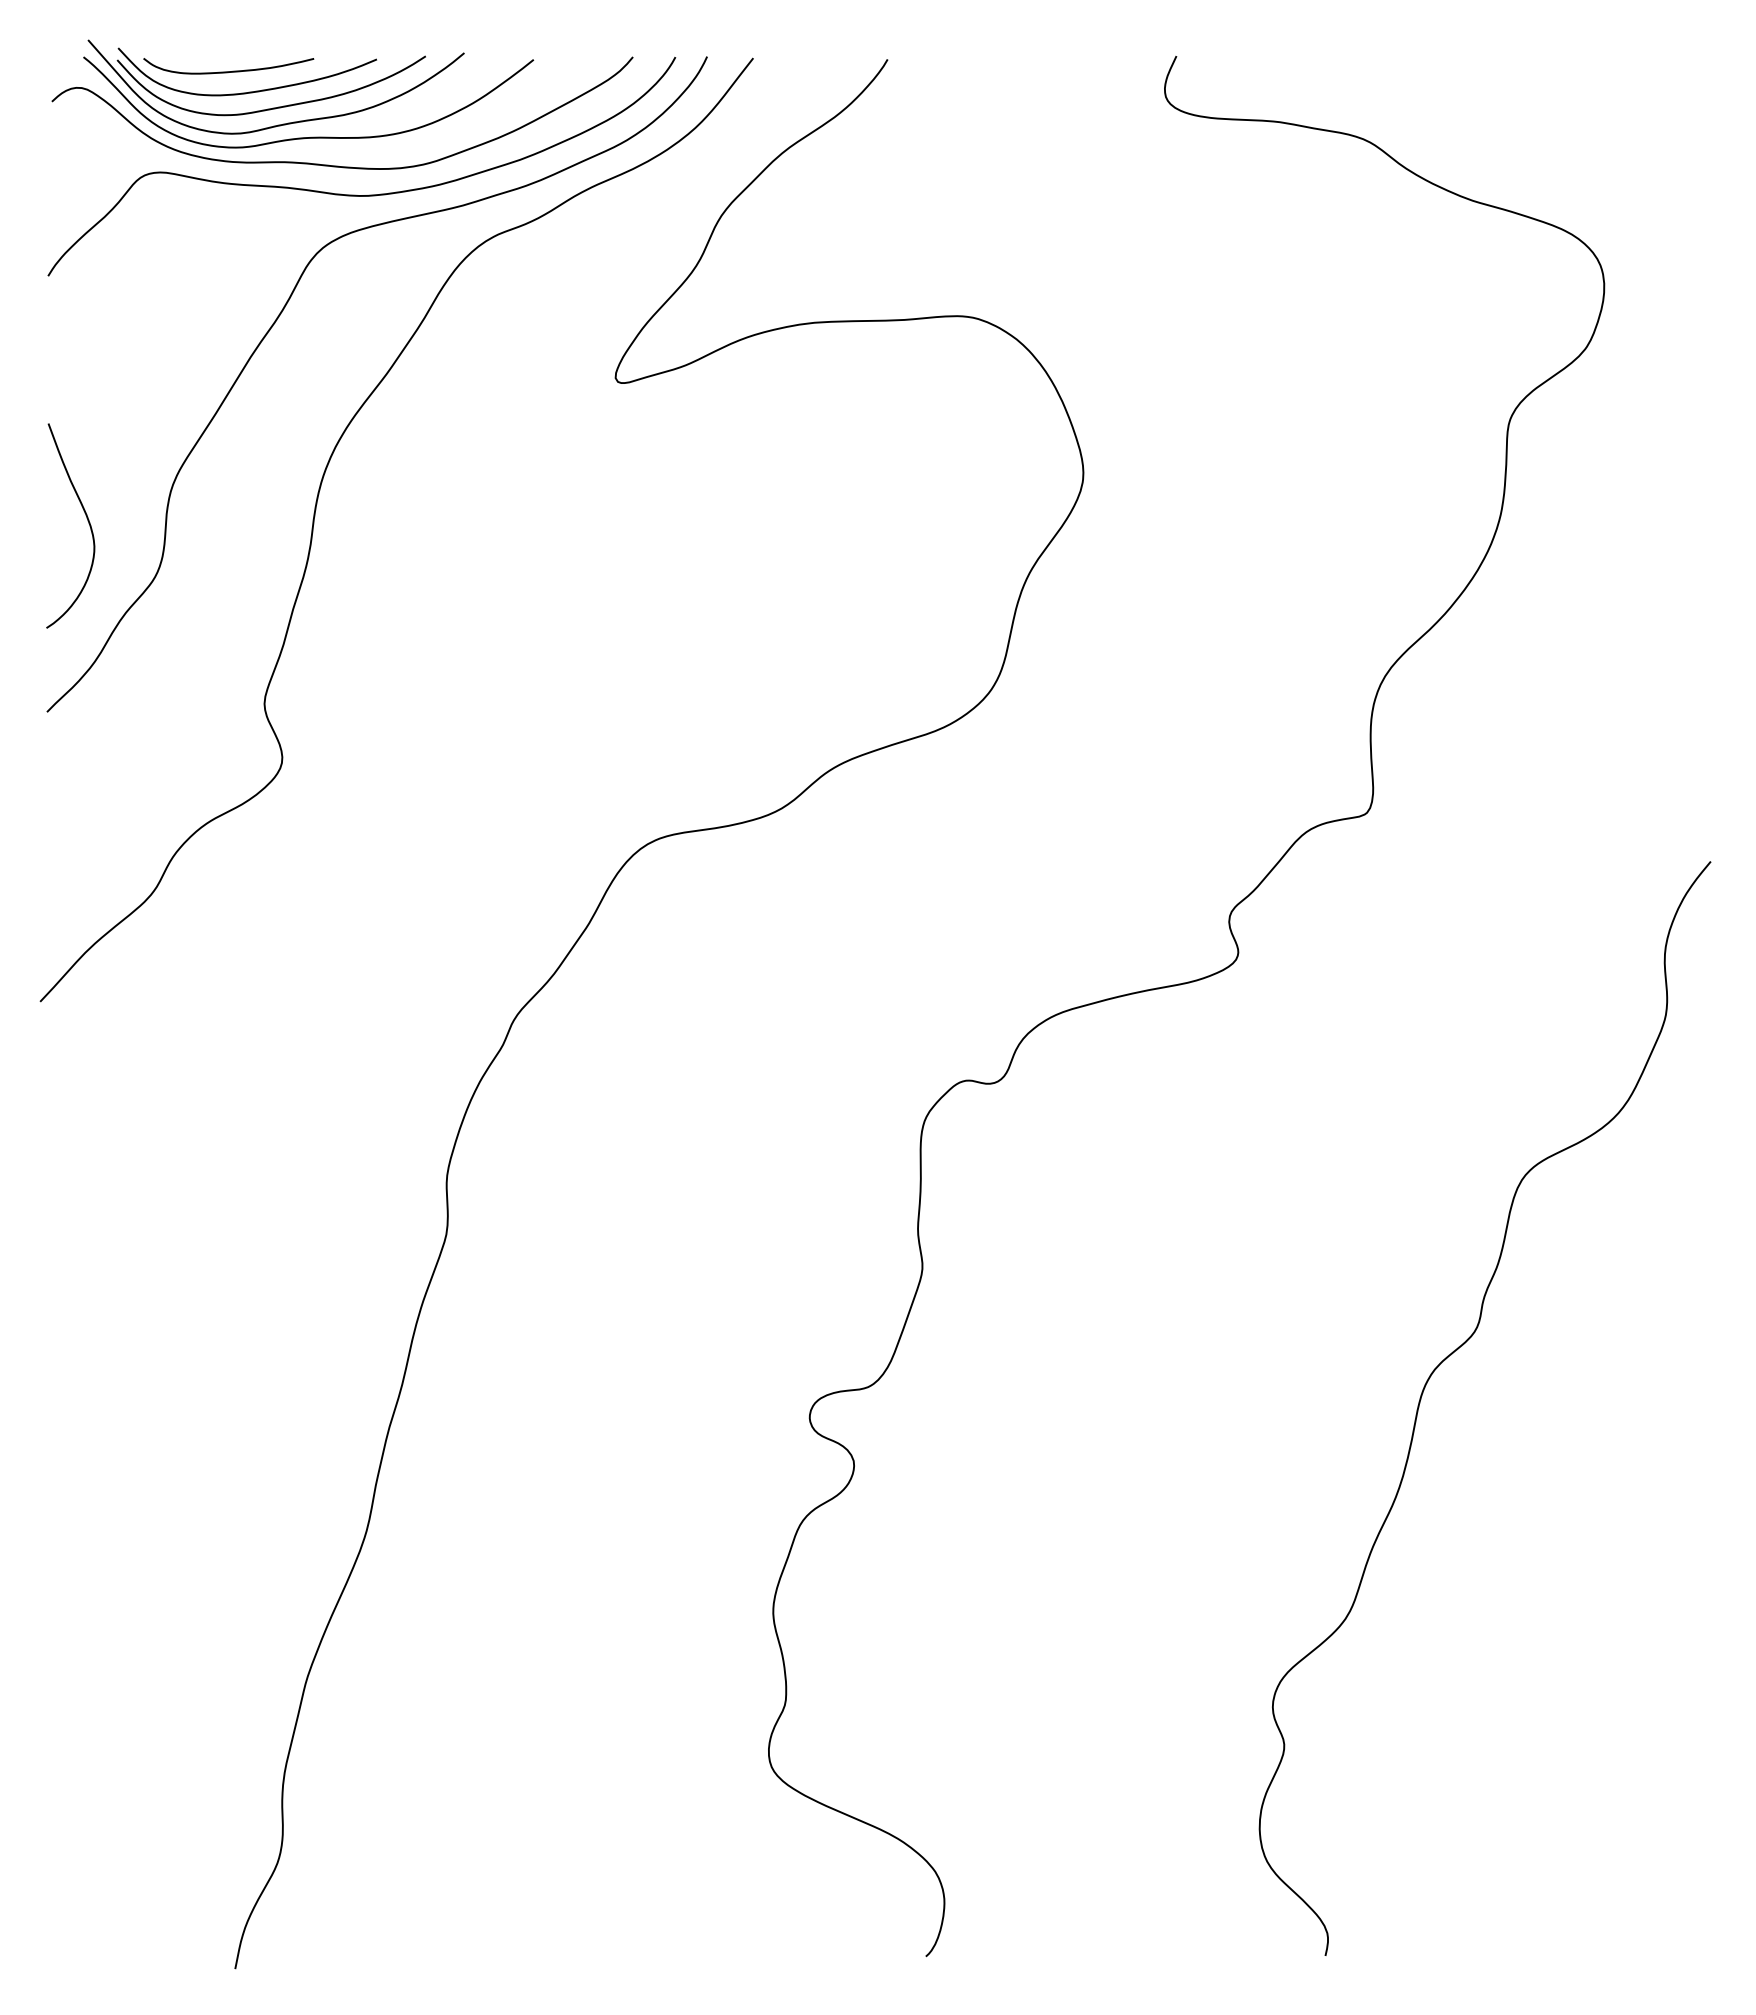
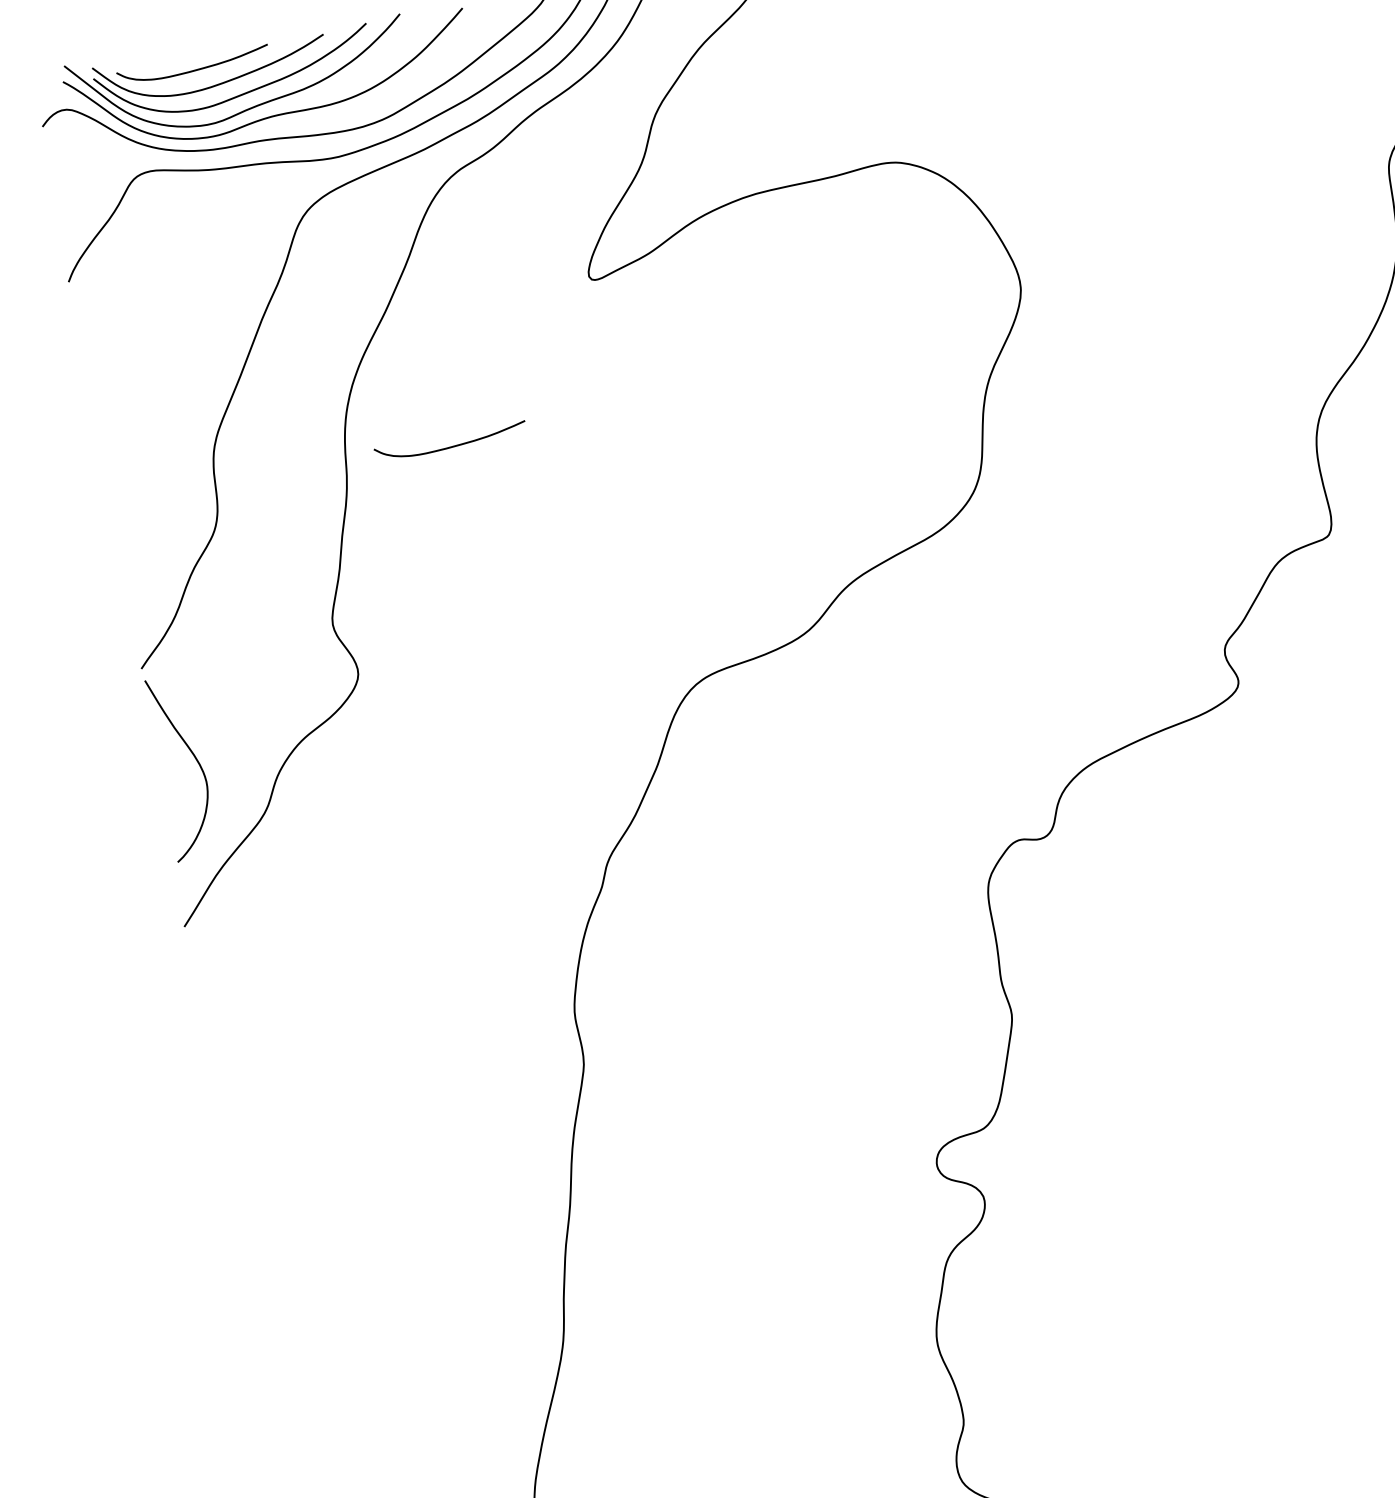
curve: (86, 518) -> (194, 758), moved
curve: (430, 534) -> (451, 446), added

